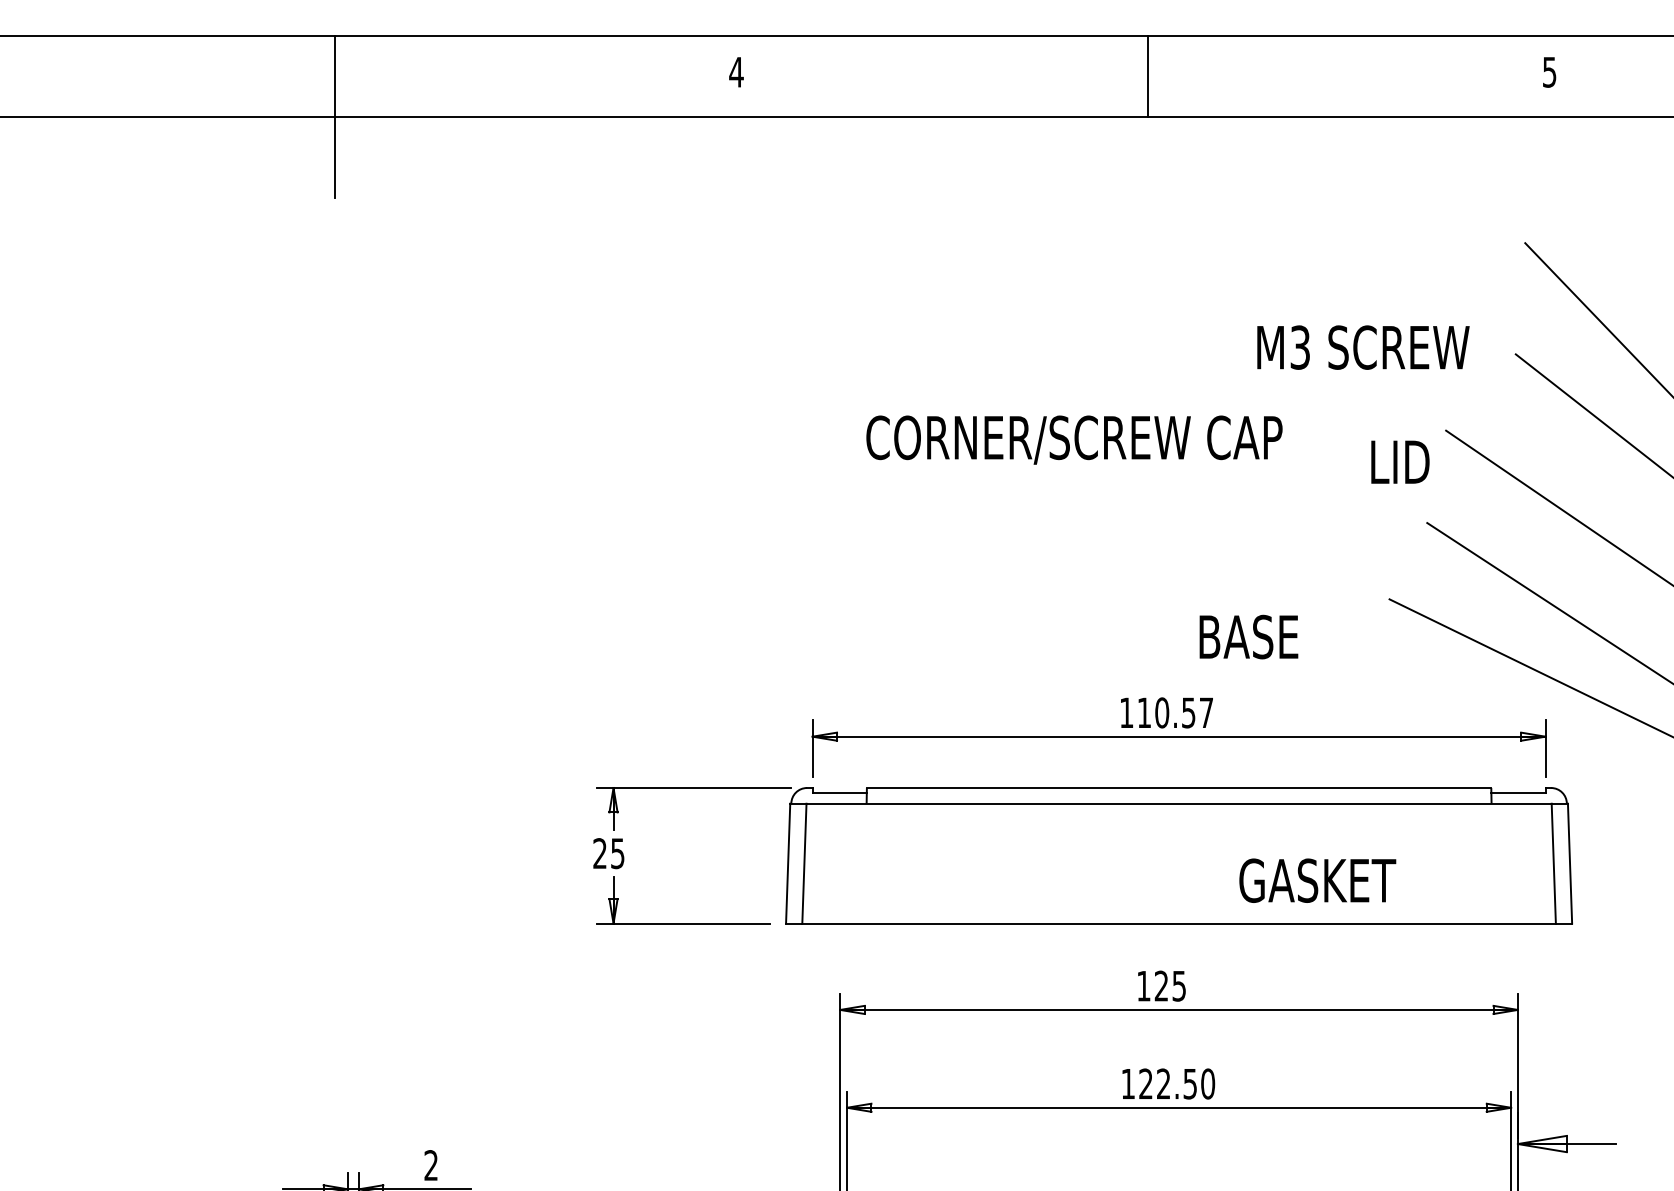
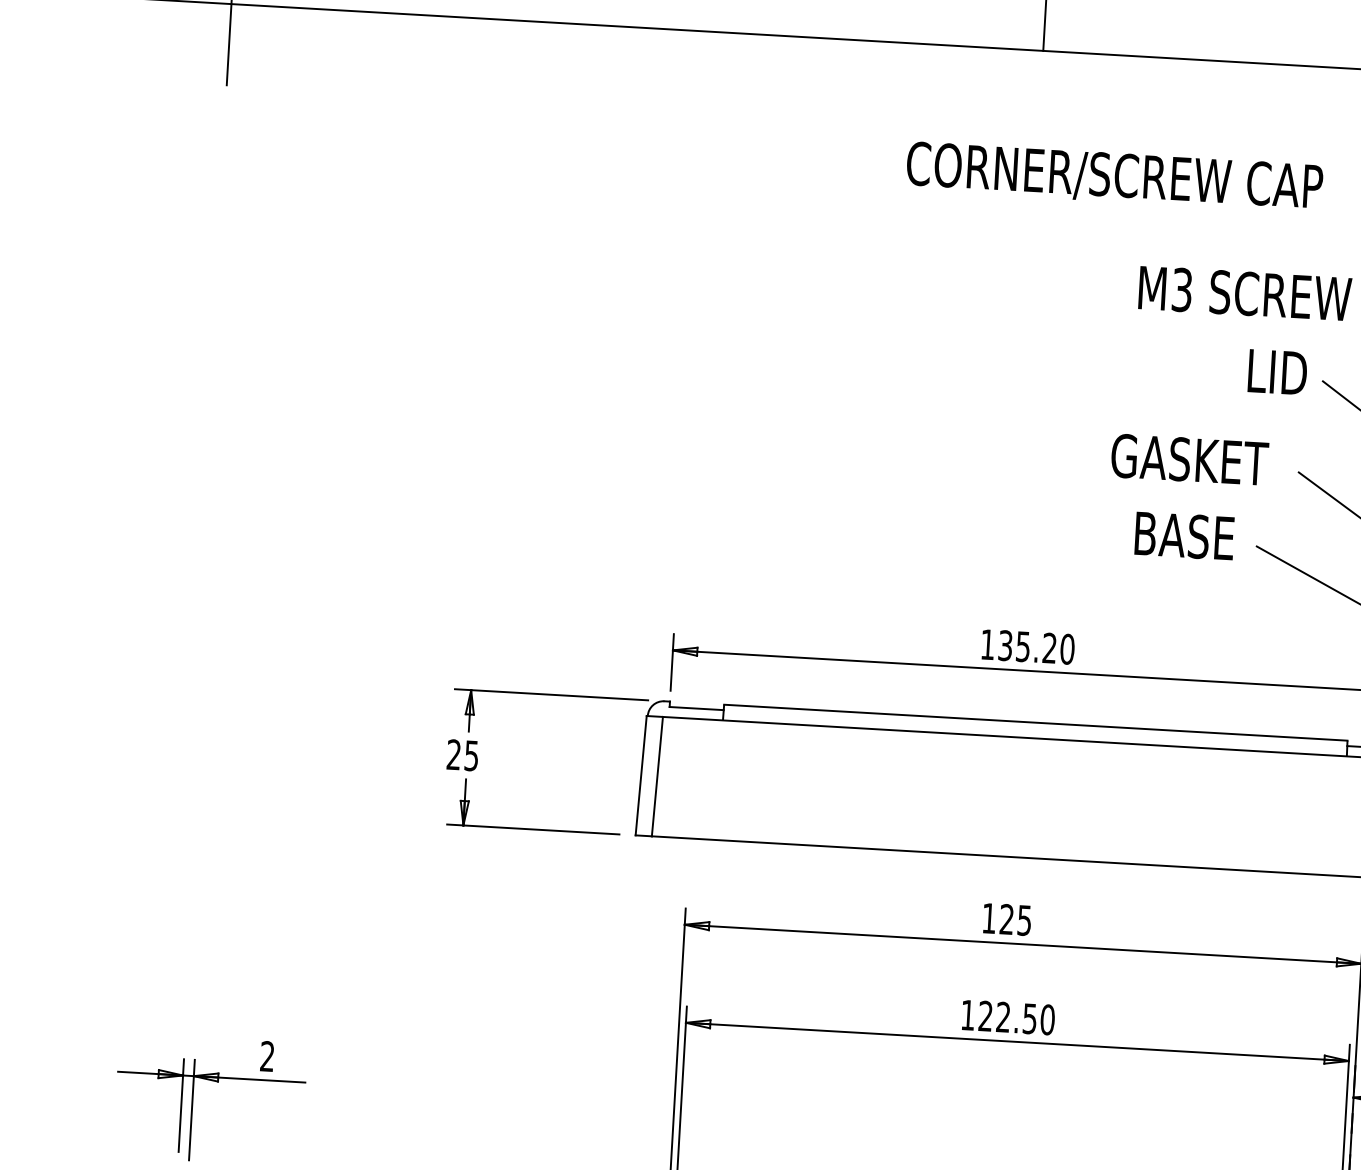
text: (1074, 439) -> (1114, 176), moved
text: (1400, 461) -> (1277, 371), moved
text: (1248, 636) -> (1184, 535), moved
text: (1175, 712) -> (1036, 647), 110.57 -> 135.20
text: (1317, 880) -> (1189, 459), moved

